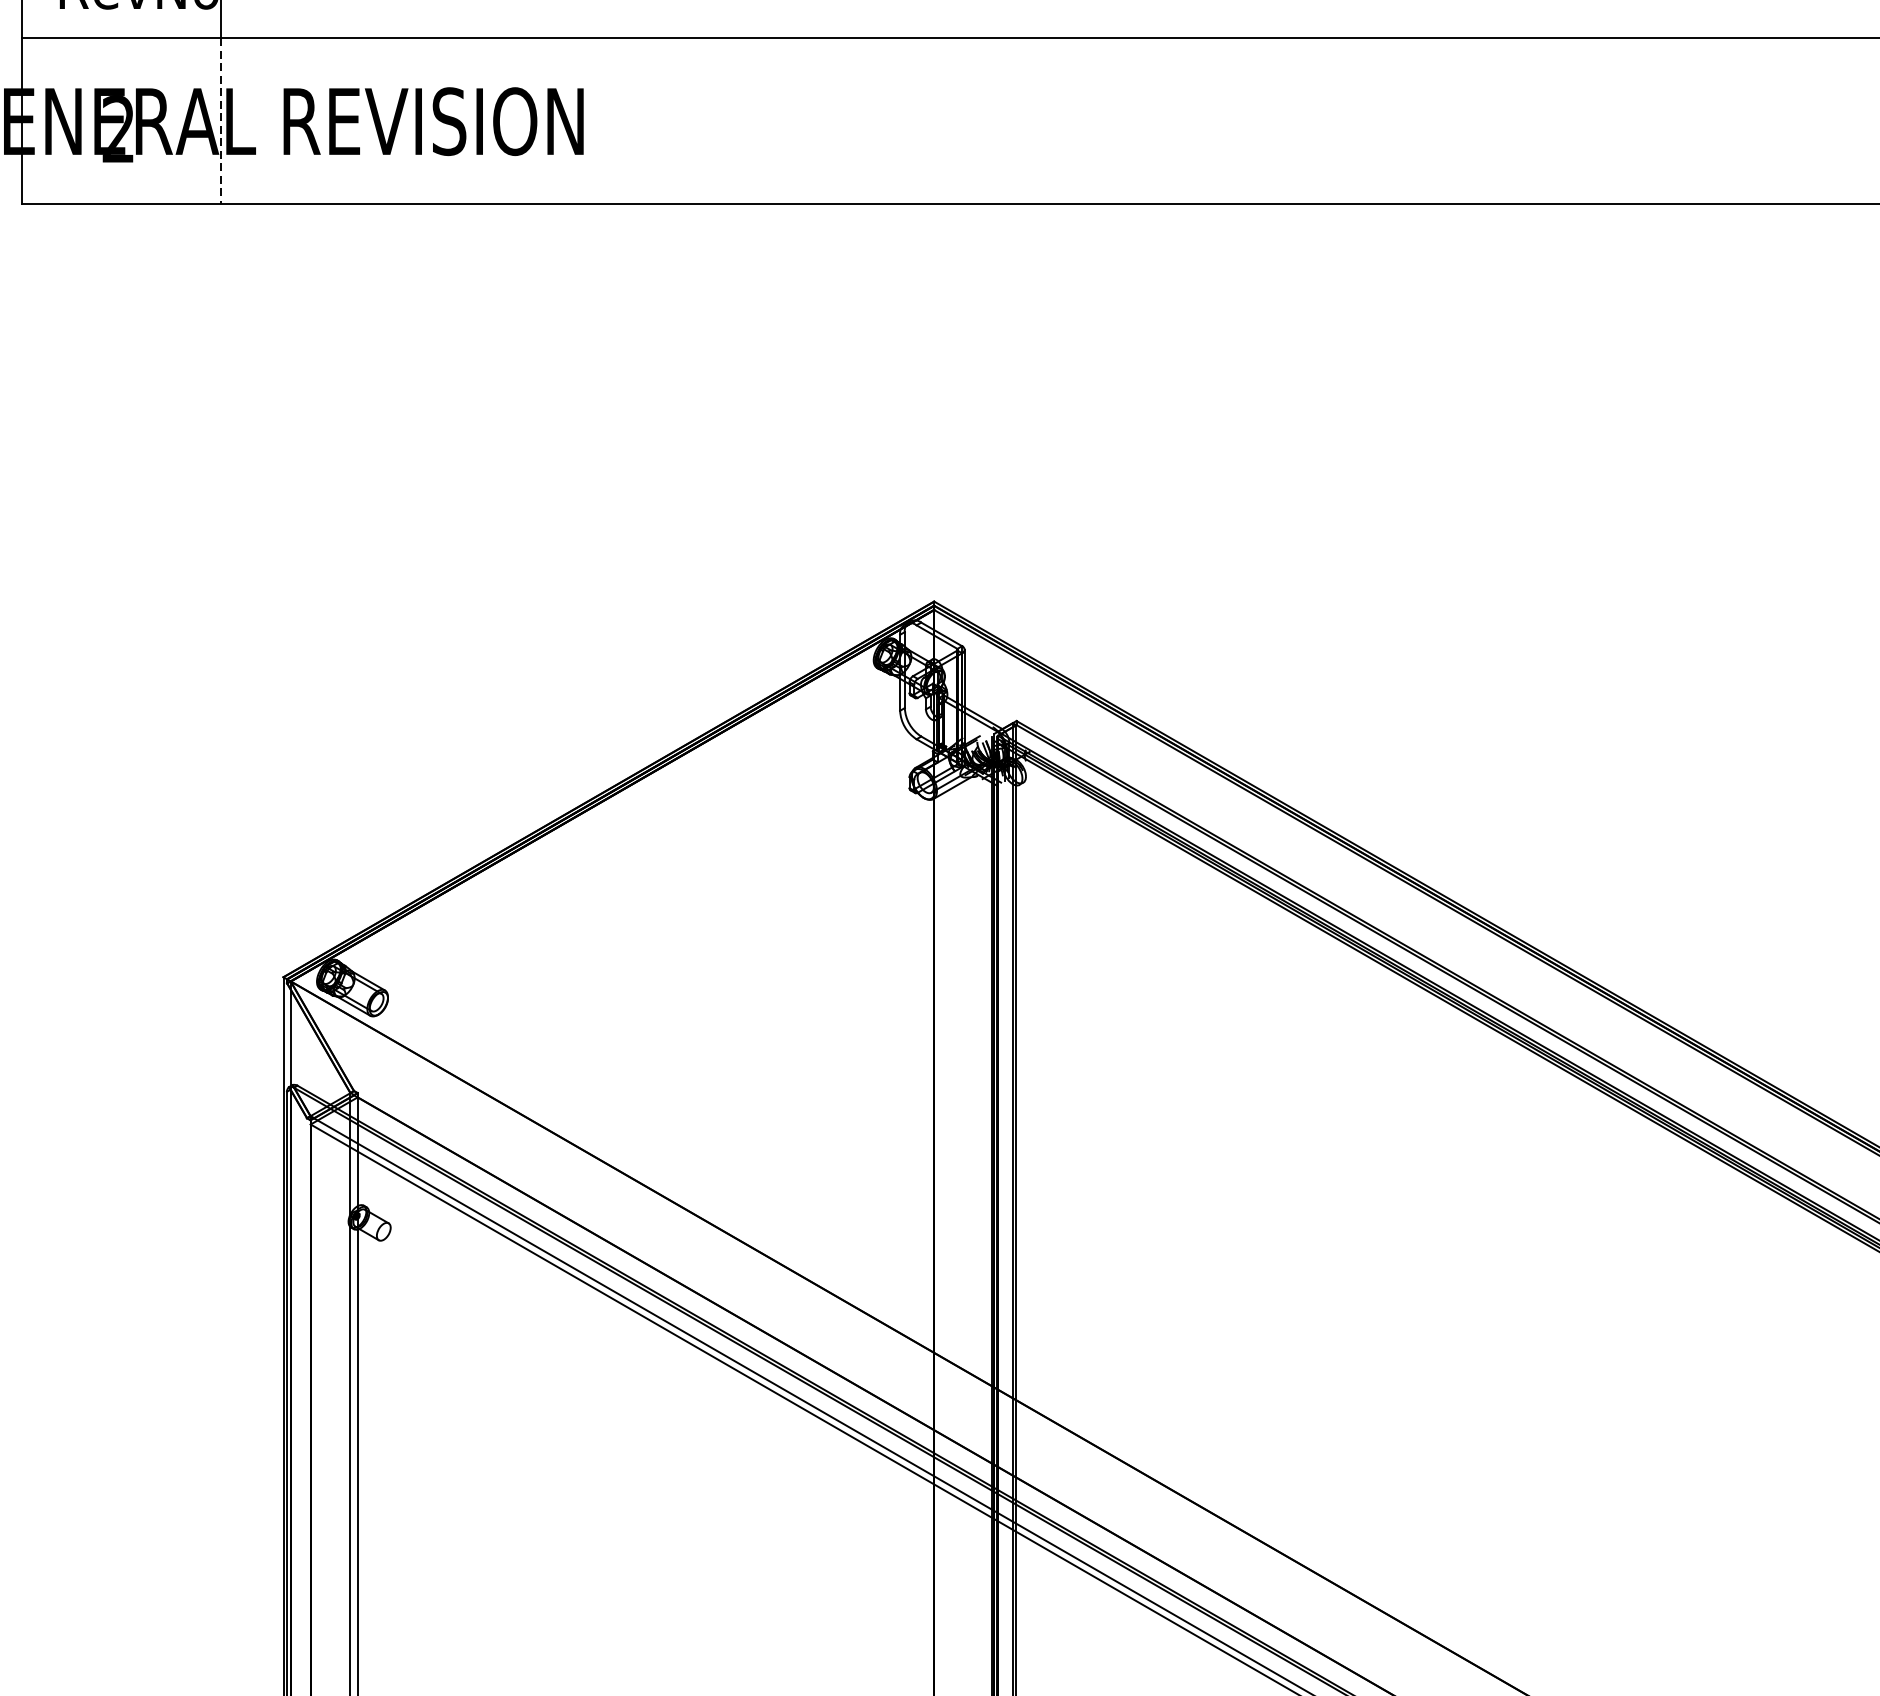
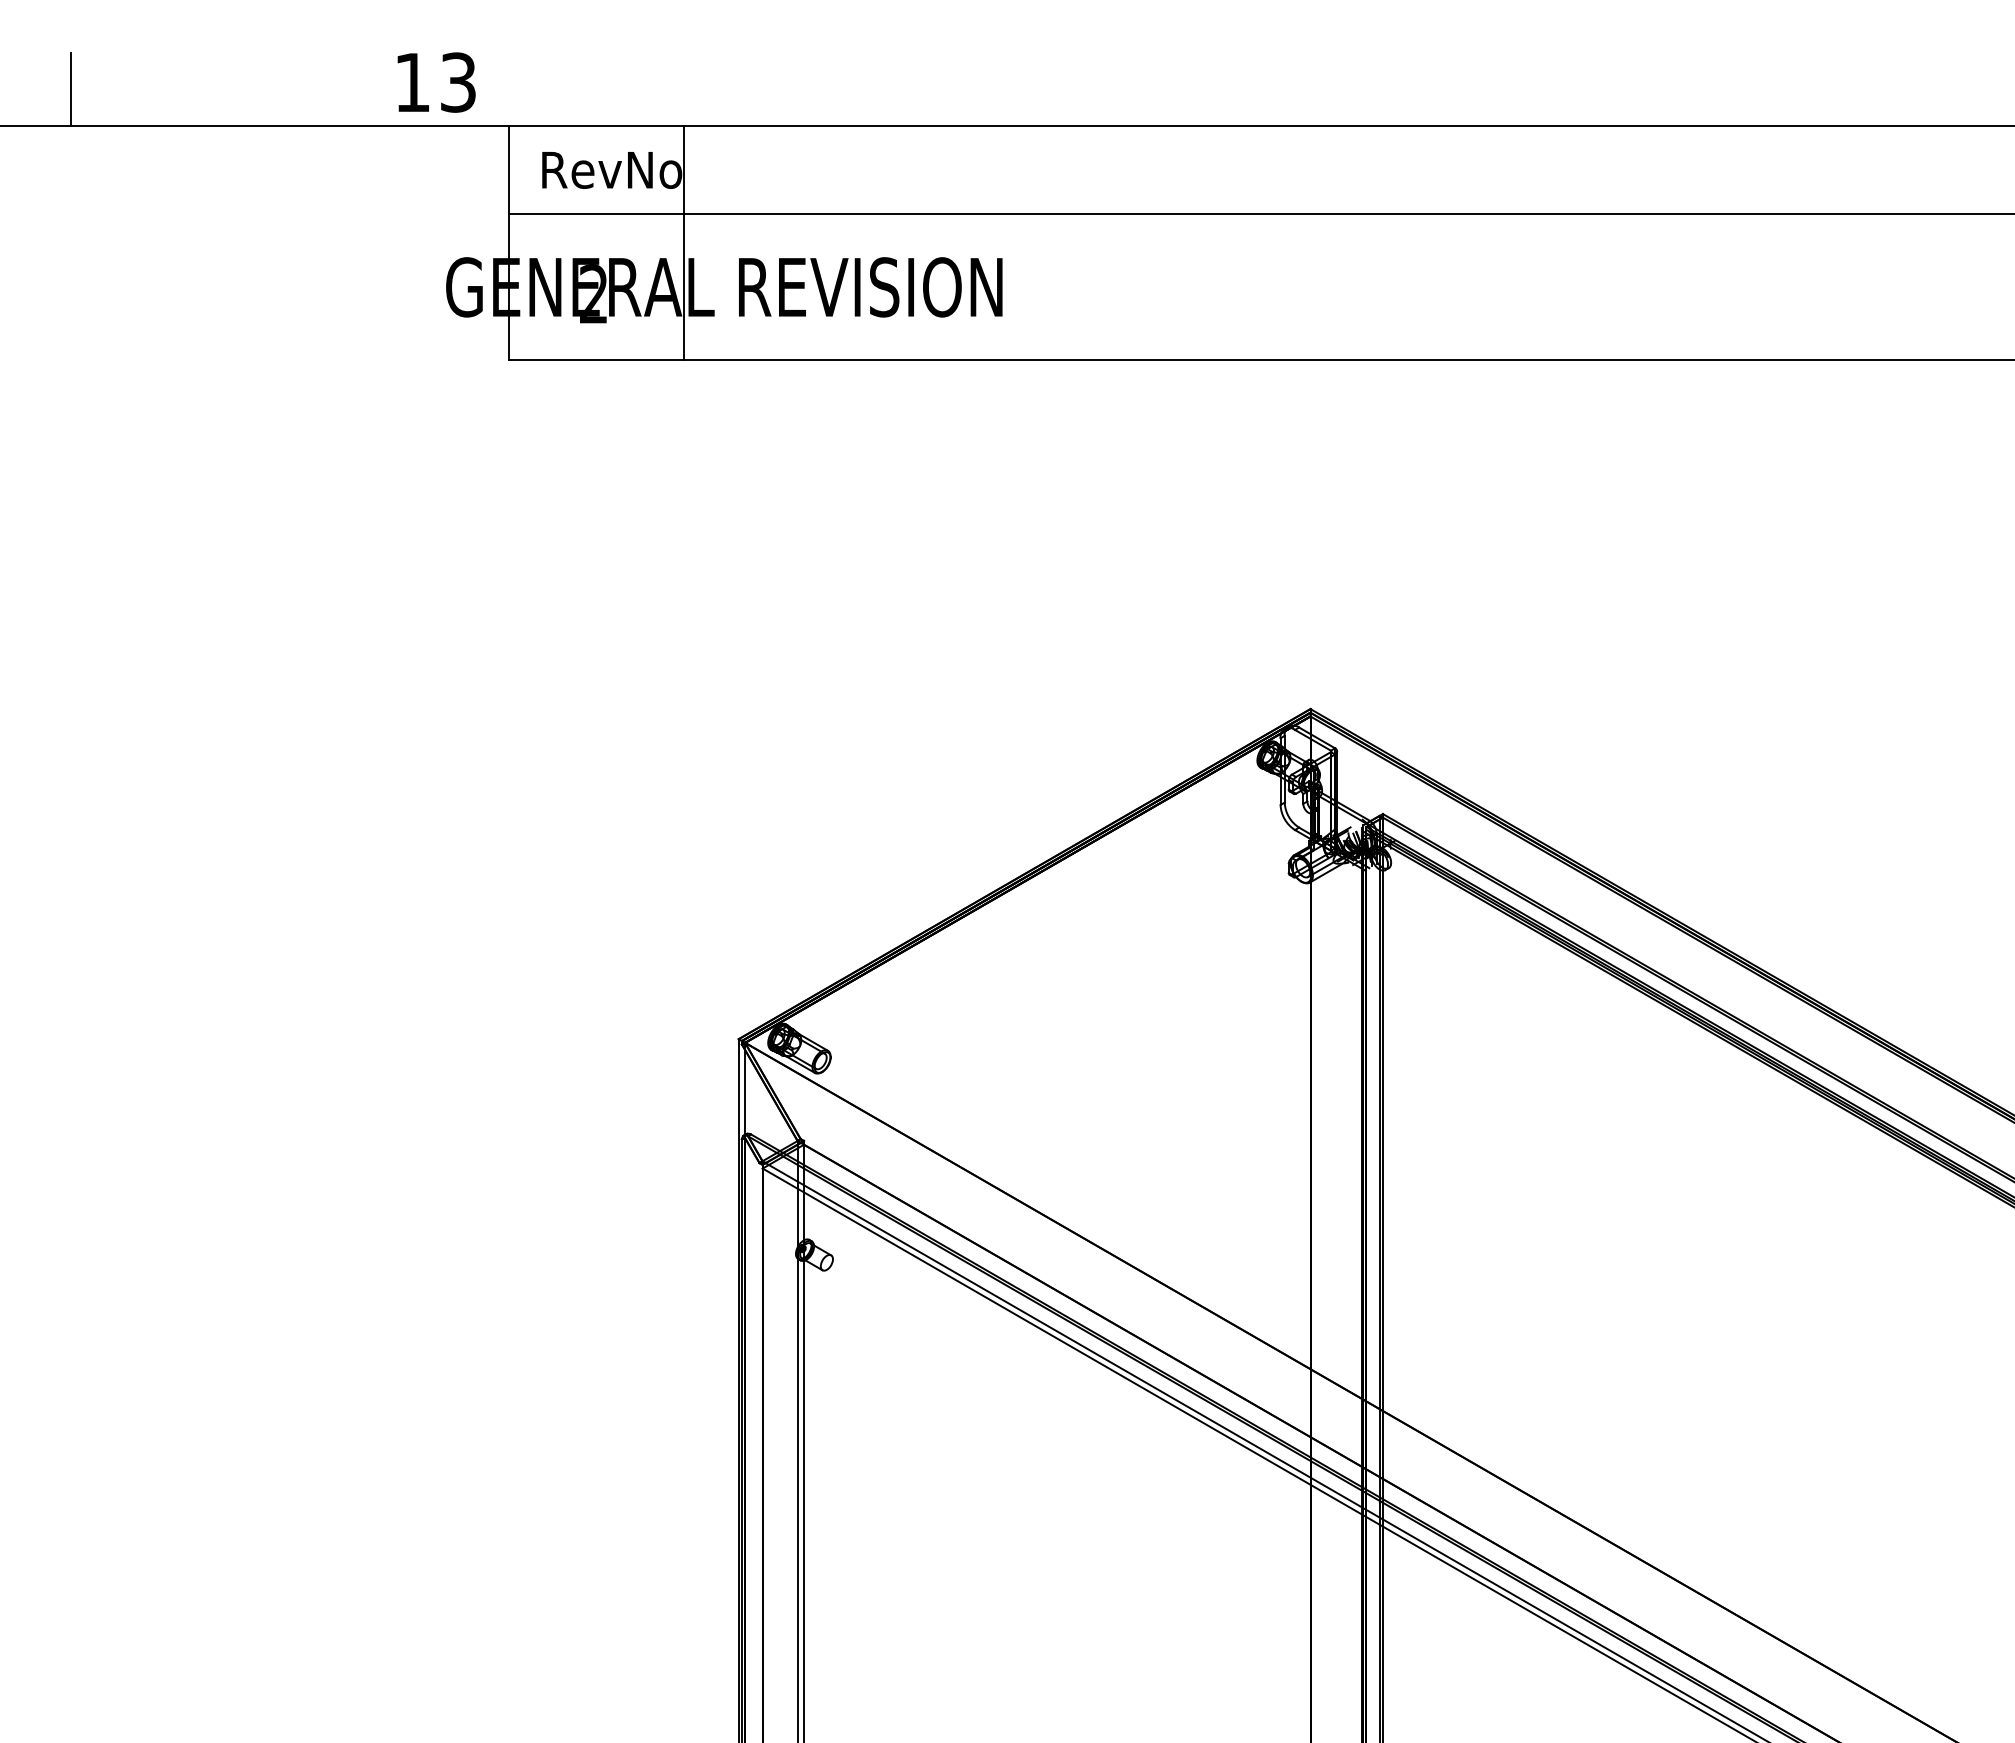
line: (220, 120) -> (683, 286), dashed -> solid

